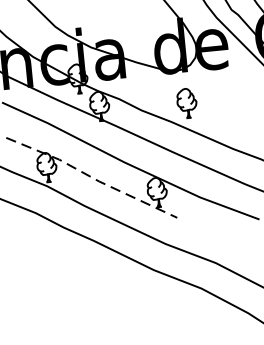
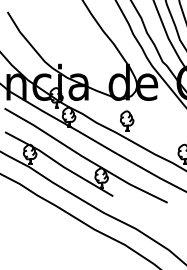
line: (90, 176) -> (58, 163), dashed -> solid

